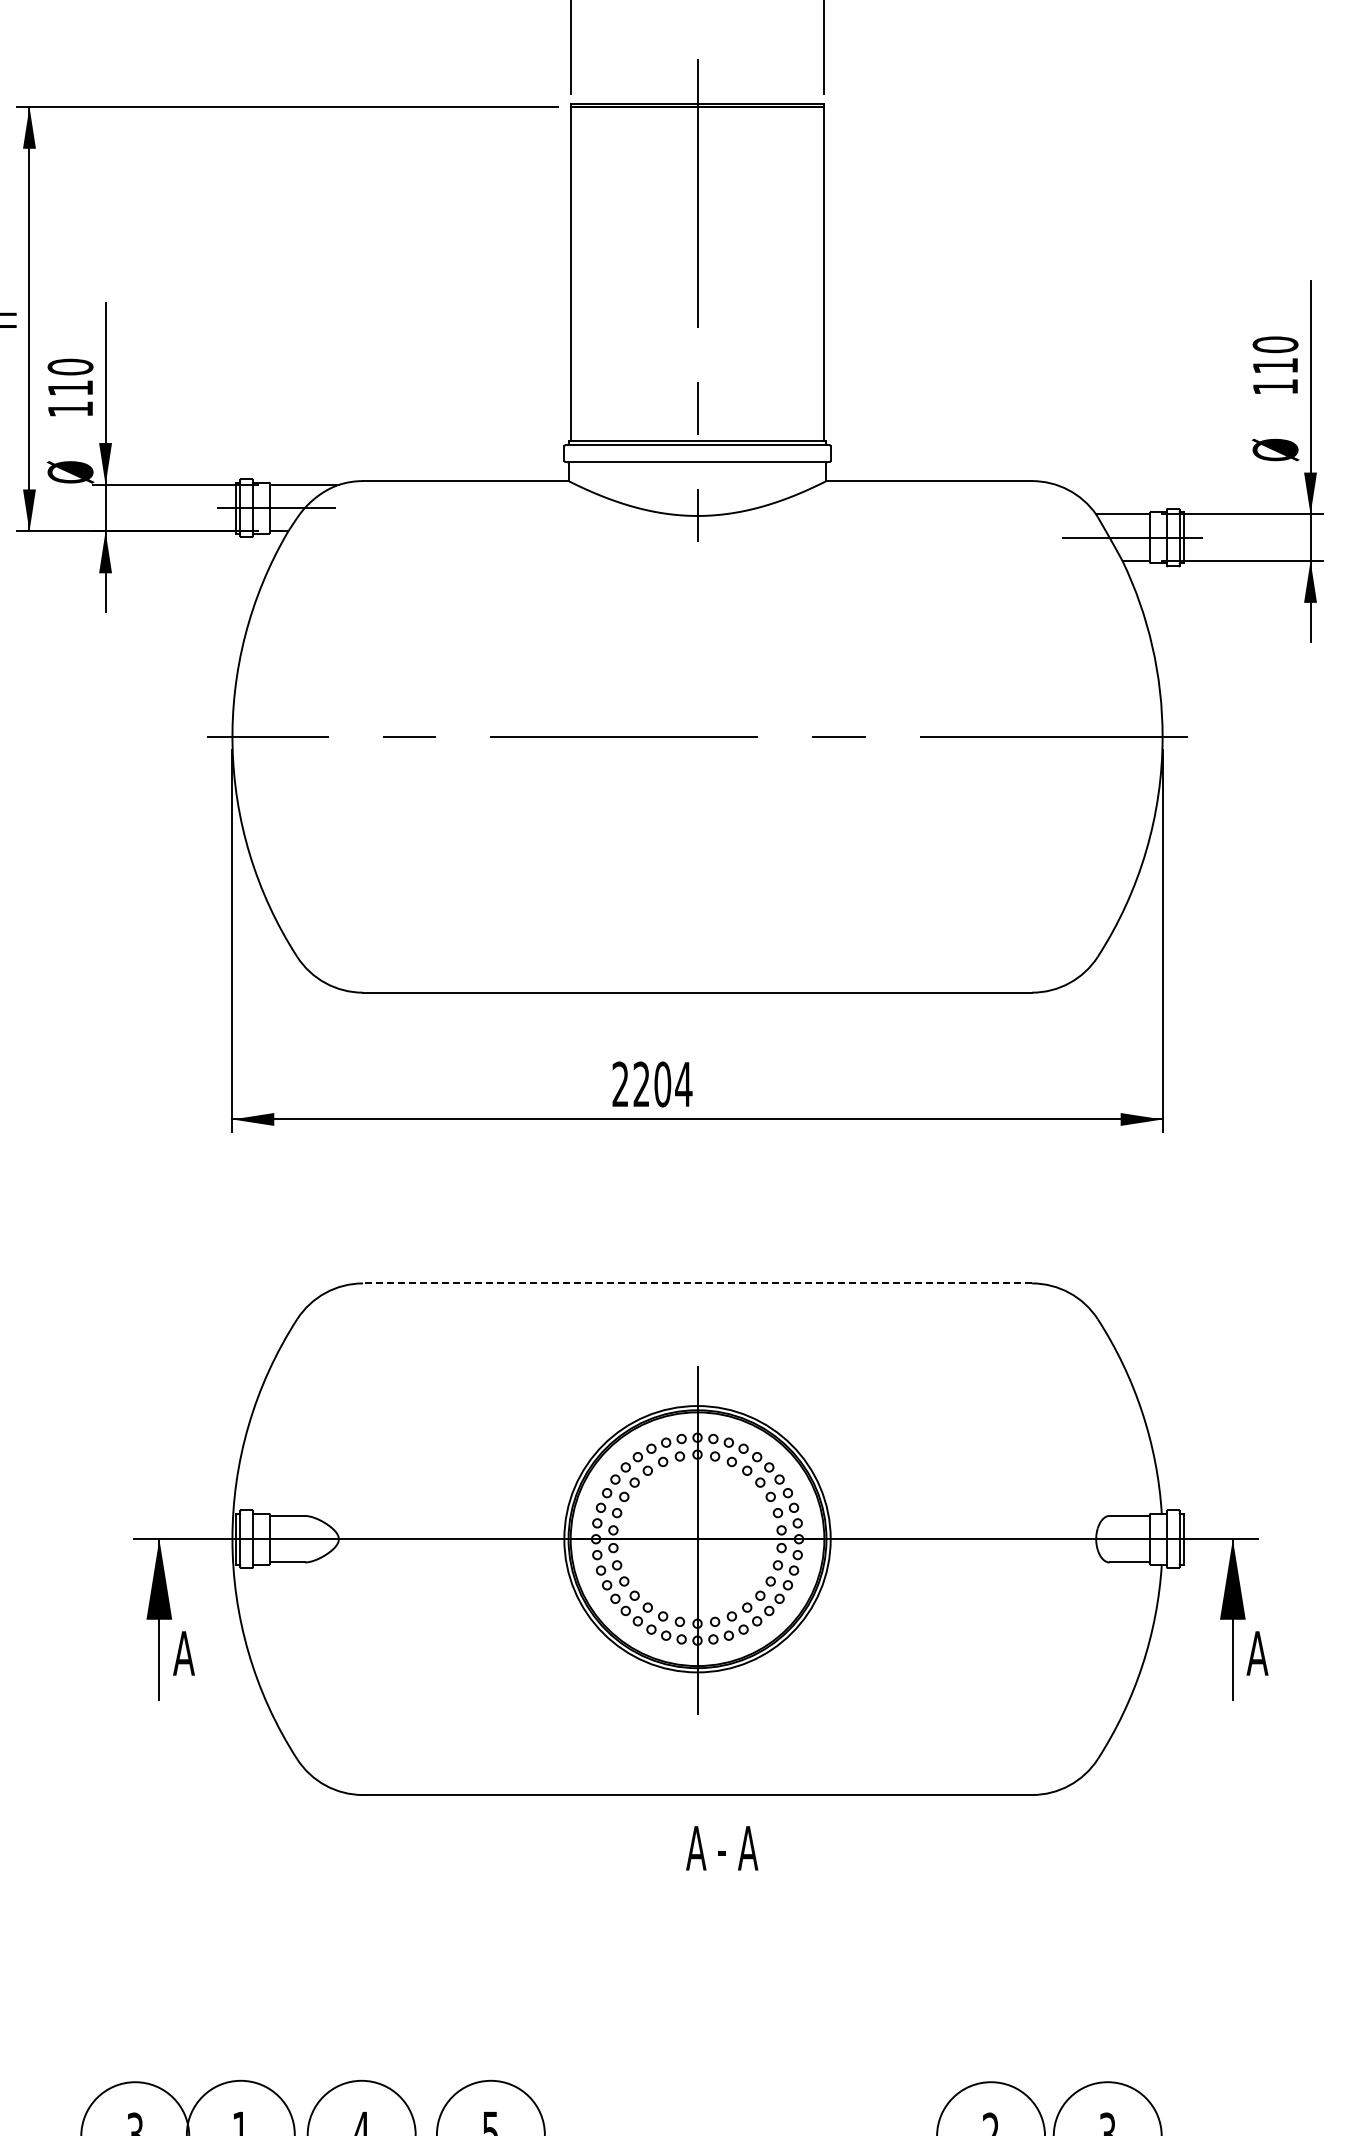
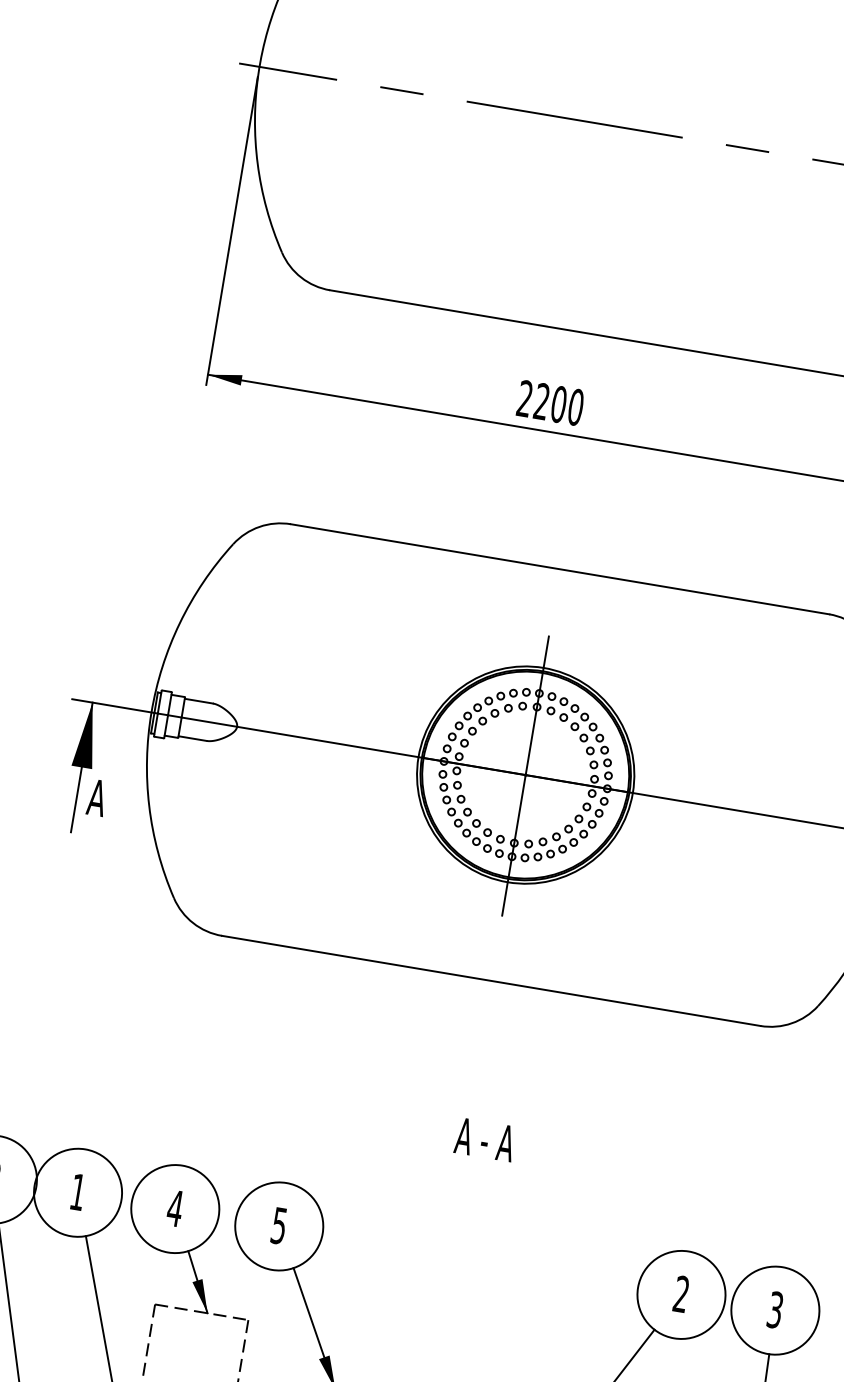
text: (683, 1084) -> (575, 407), 2204 -> 2200
line: (697, 1283) -> (560, 569), dashed -> solid
text: (722, 1848) -> (485, 1139), moved

